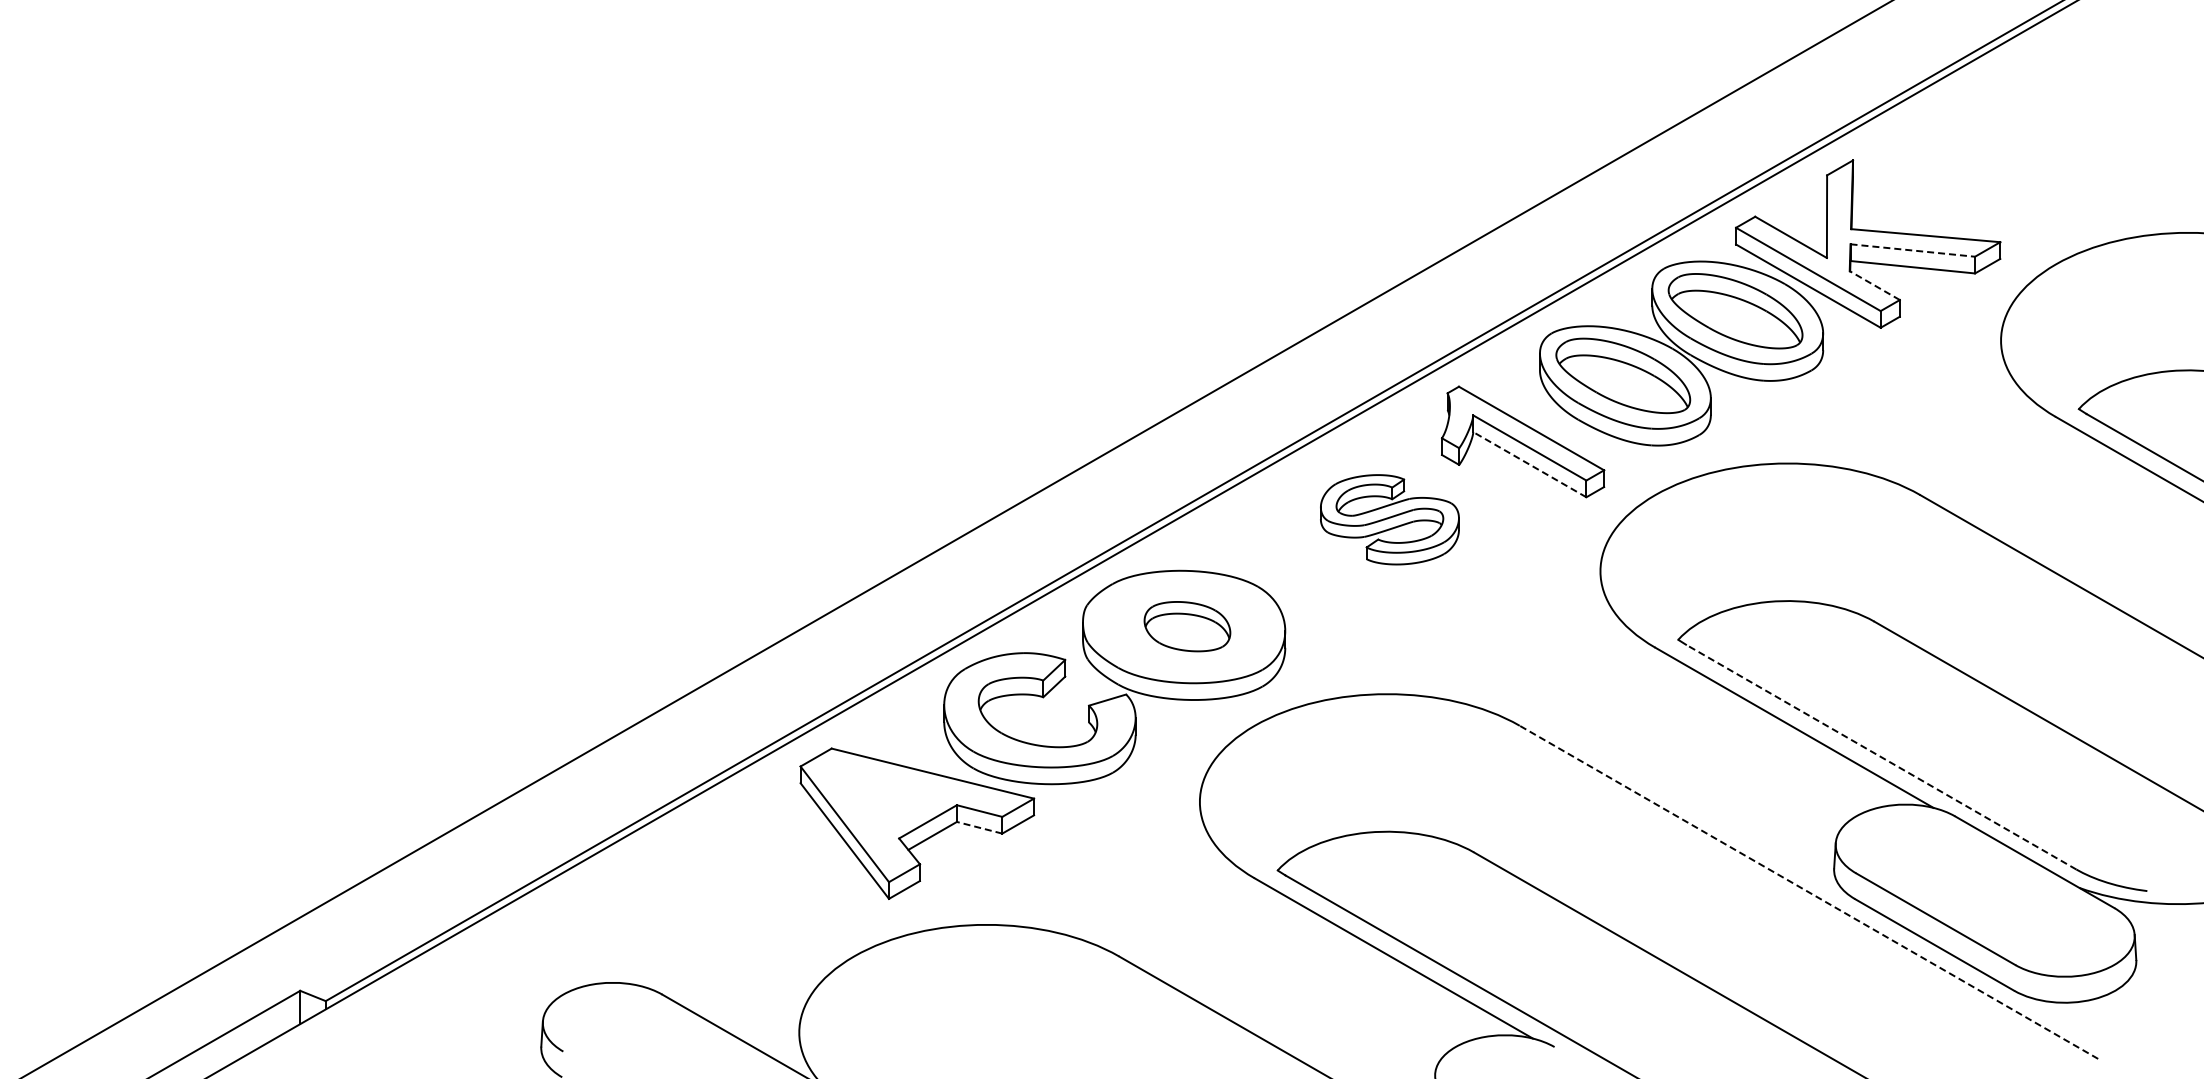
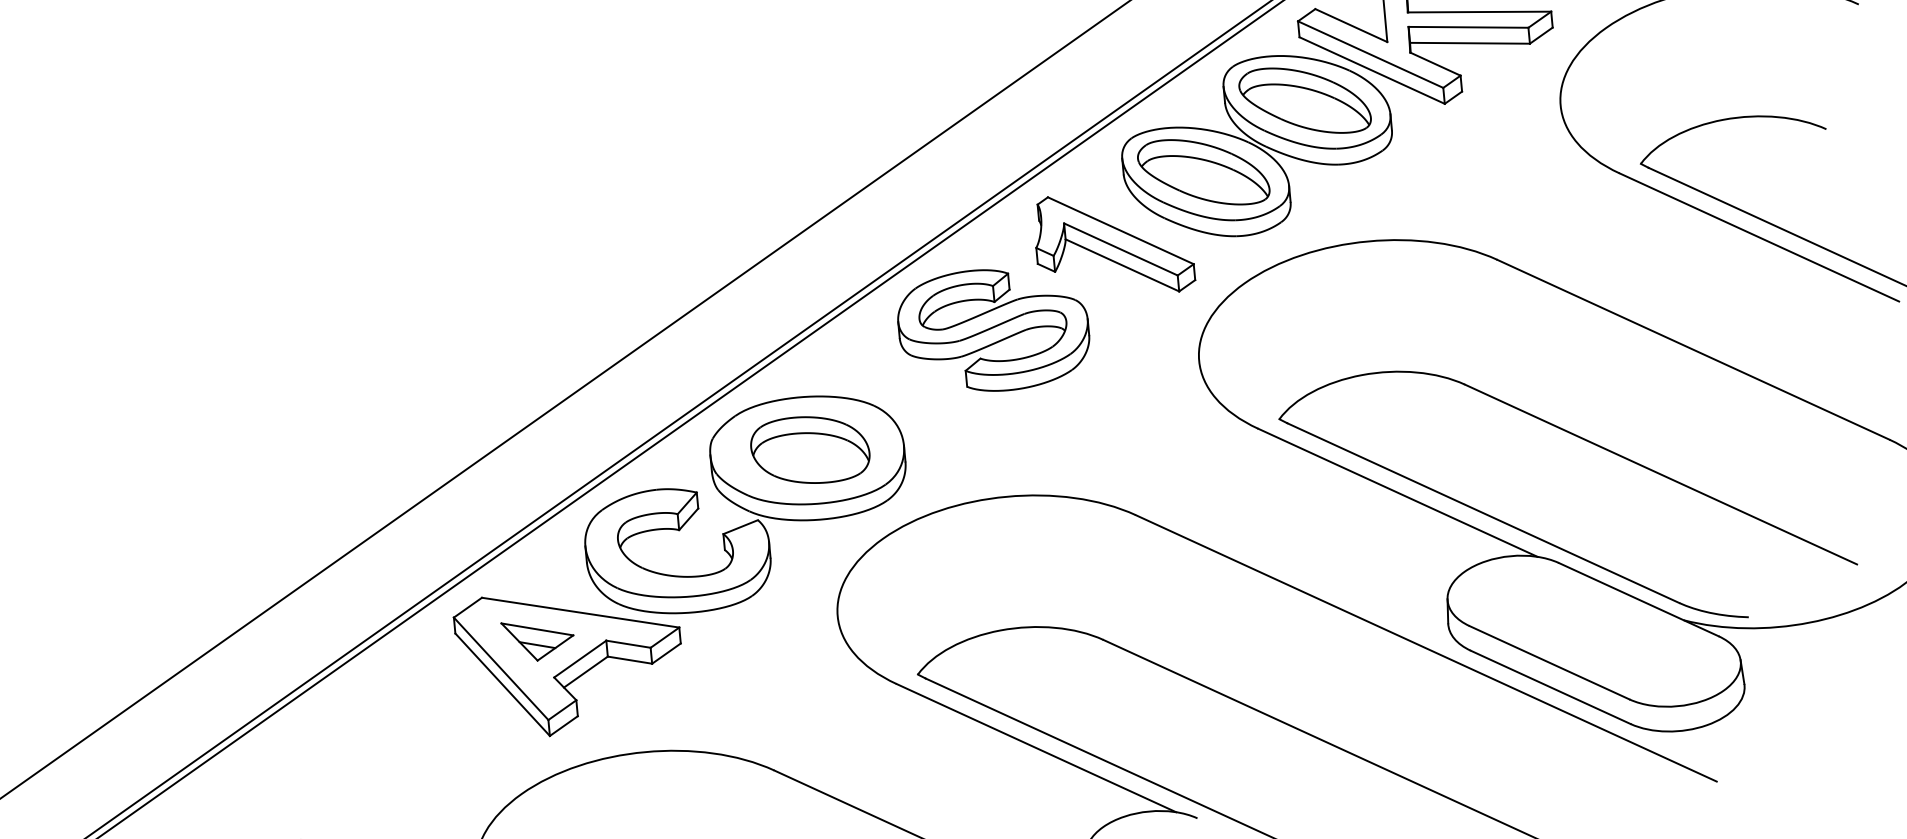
line: (1912, 250) -> (1468, 27), dashed -> solid
line: (1874, 285) -> (1435, 64), dashed -> solid
line: (1529, 464) -> (1122, 265), dashed -> solid
part: (1389, 519) -> (993, 330), size x1.43
part: (1187, 626) -> (810, 449), size x1.43
line: (1880, 756) -> (1482, 512), dashed -> solid
part: (886, 798) -> (538, 640), added
line: (979, 827) -> (629, 659), dashed -> solid
line: (1808, 892) -> (1425, 648), dashed -> solid

